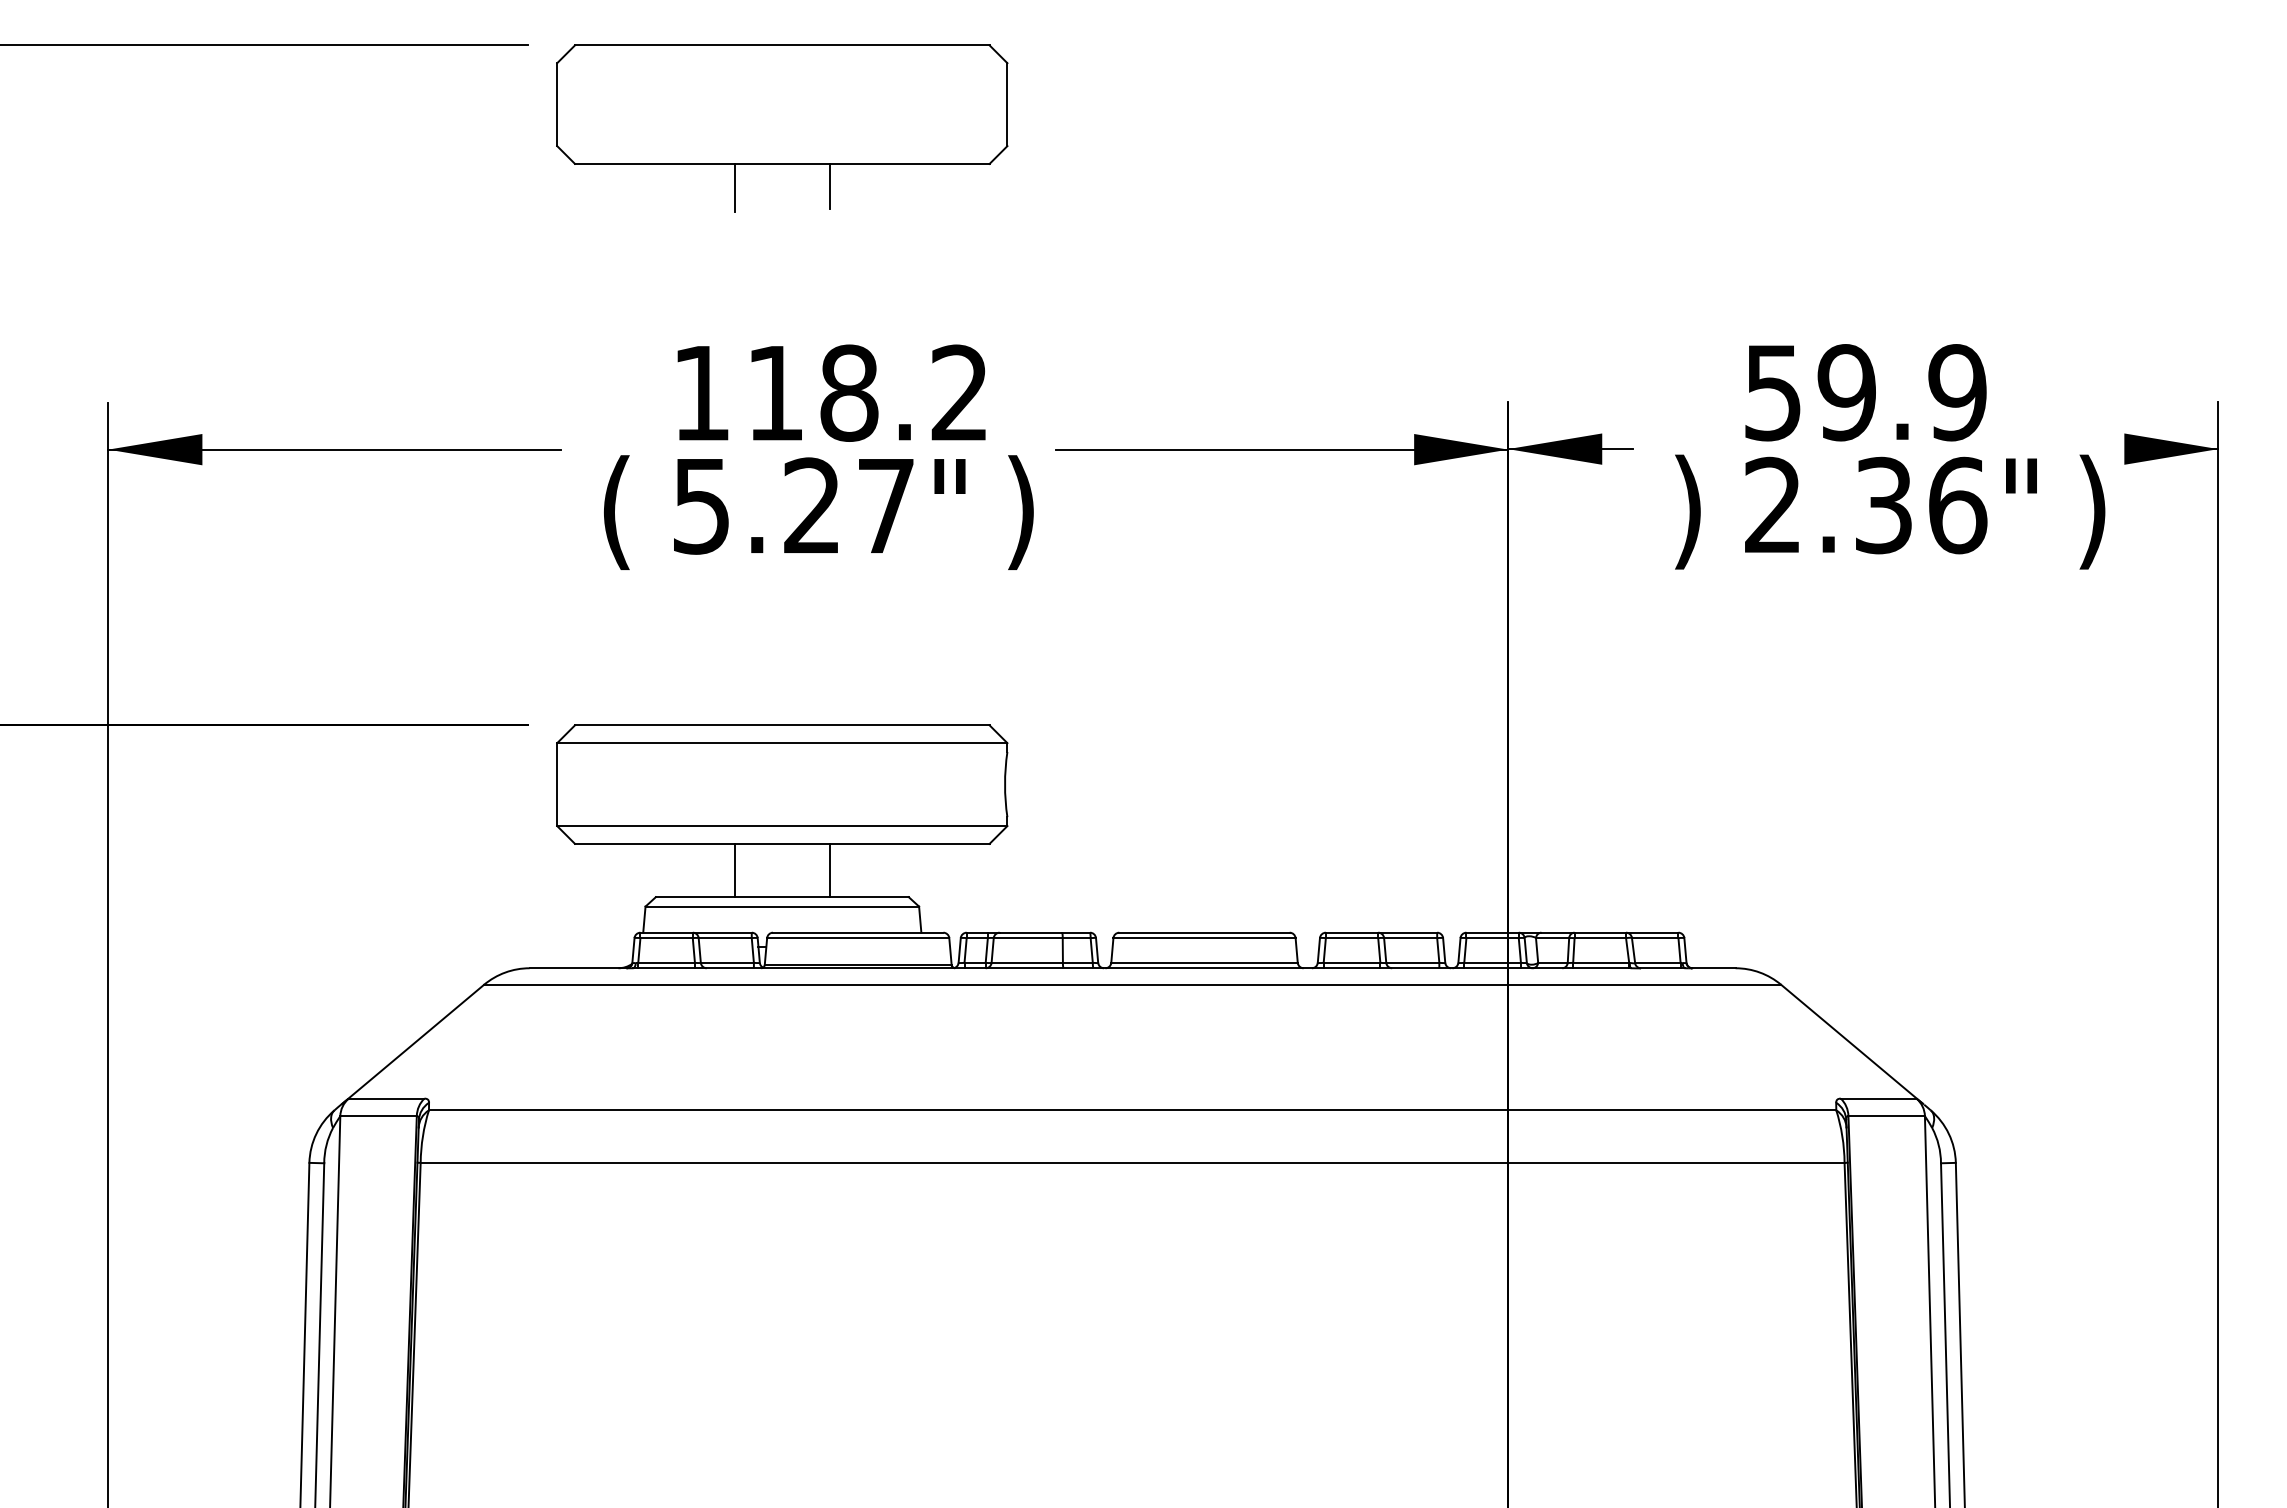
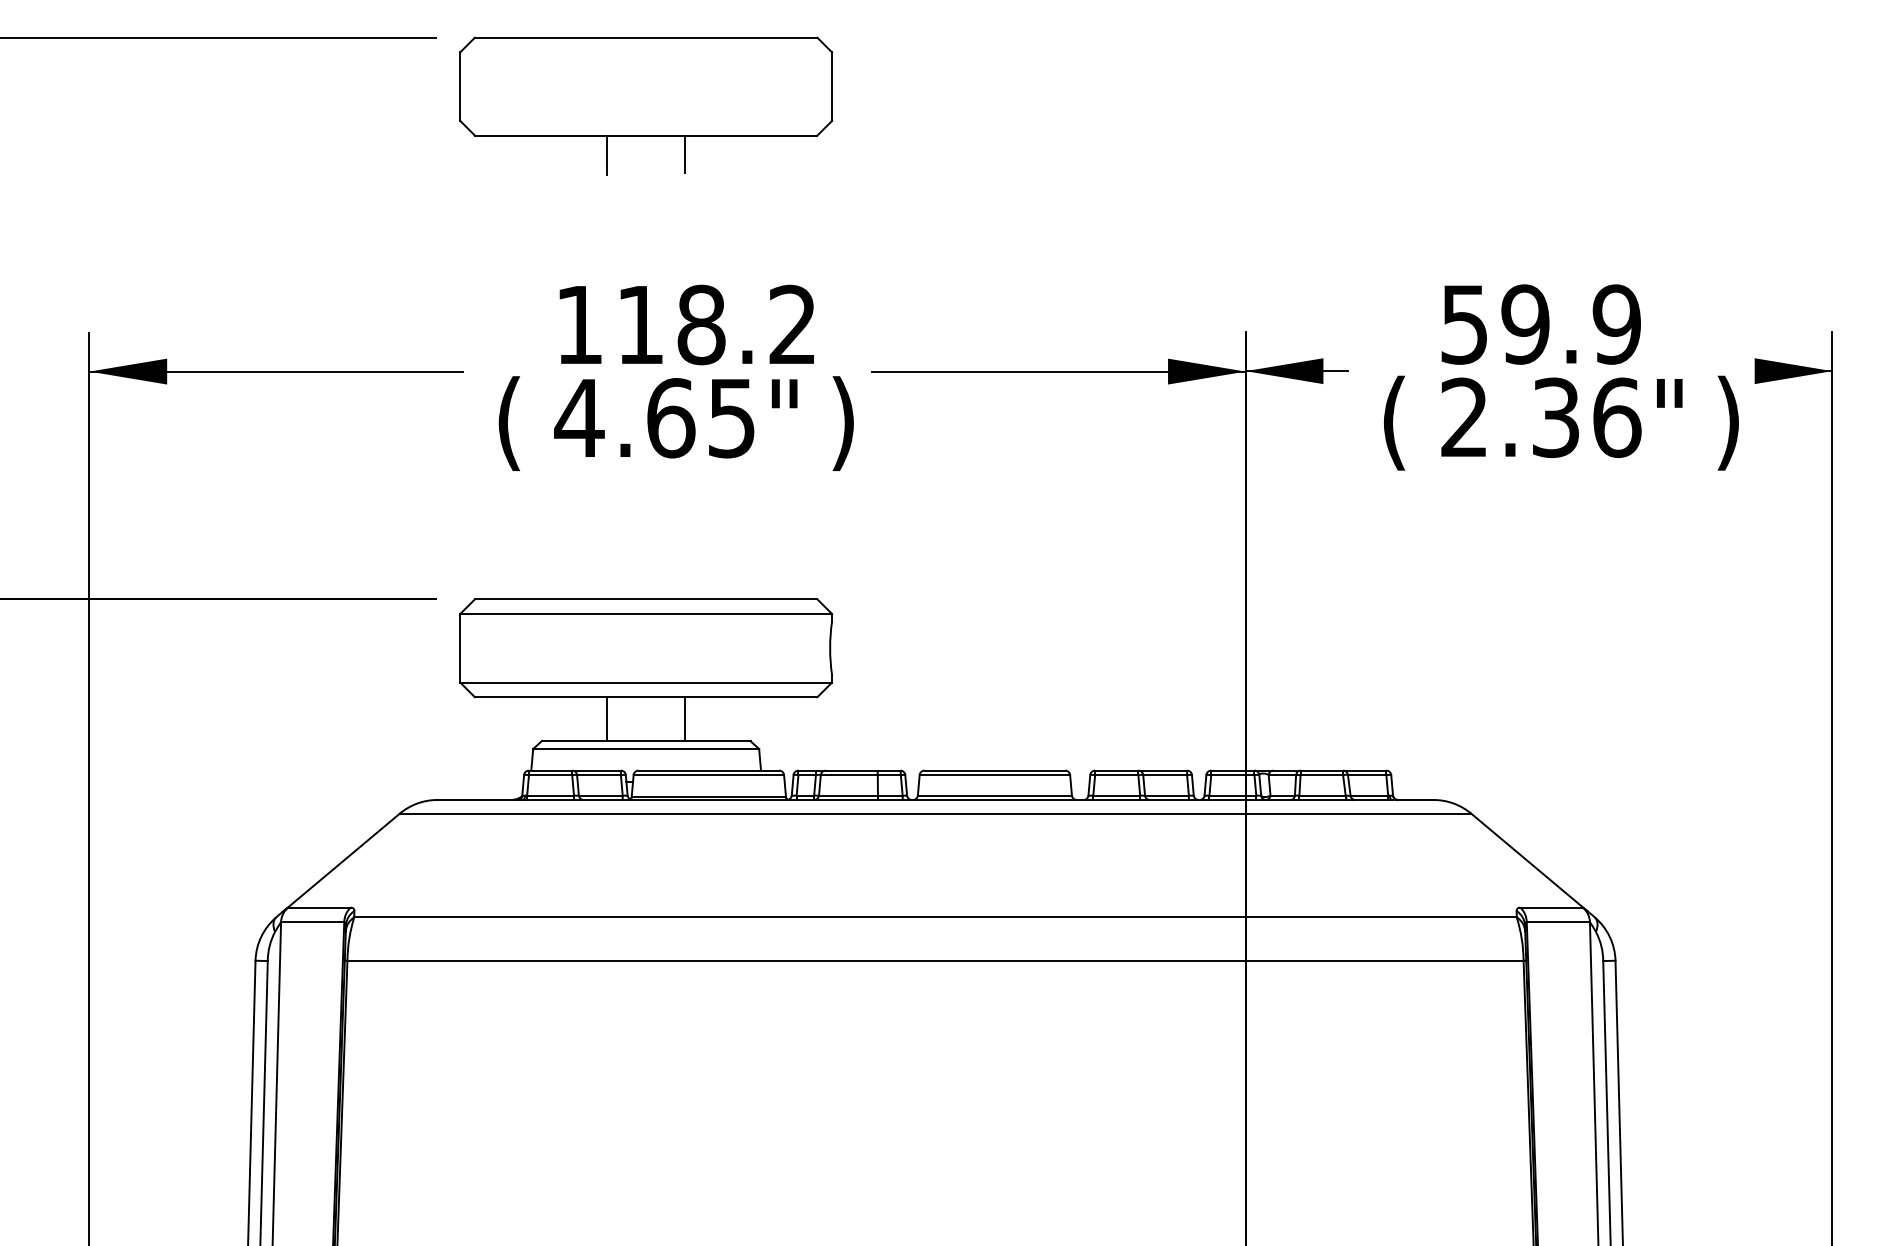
text: (791, 505) -> (653, 417), 5.27" -> 4.65"
text: (1688, 511) -> (1394, 422), ) -> (

